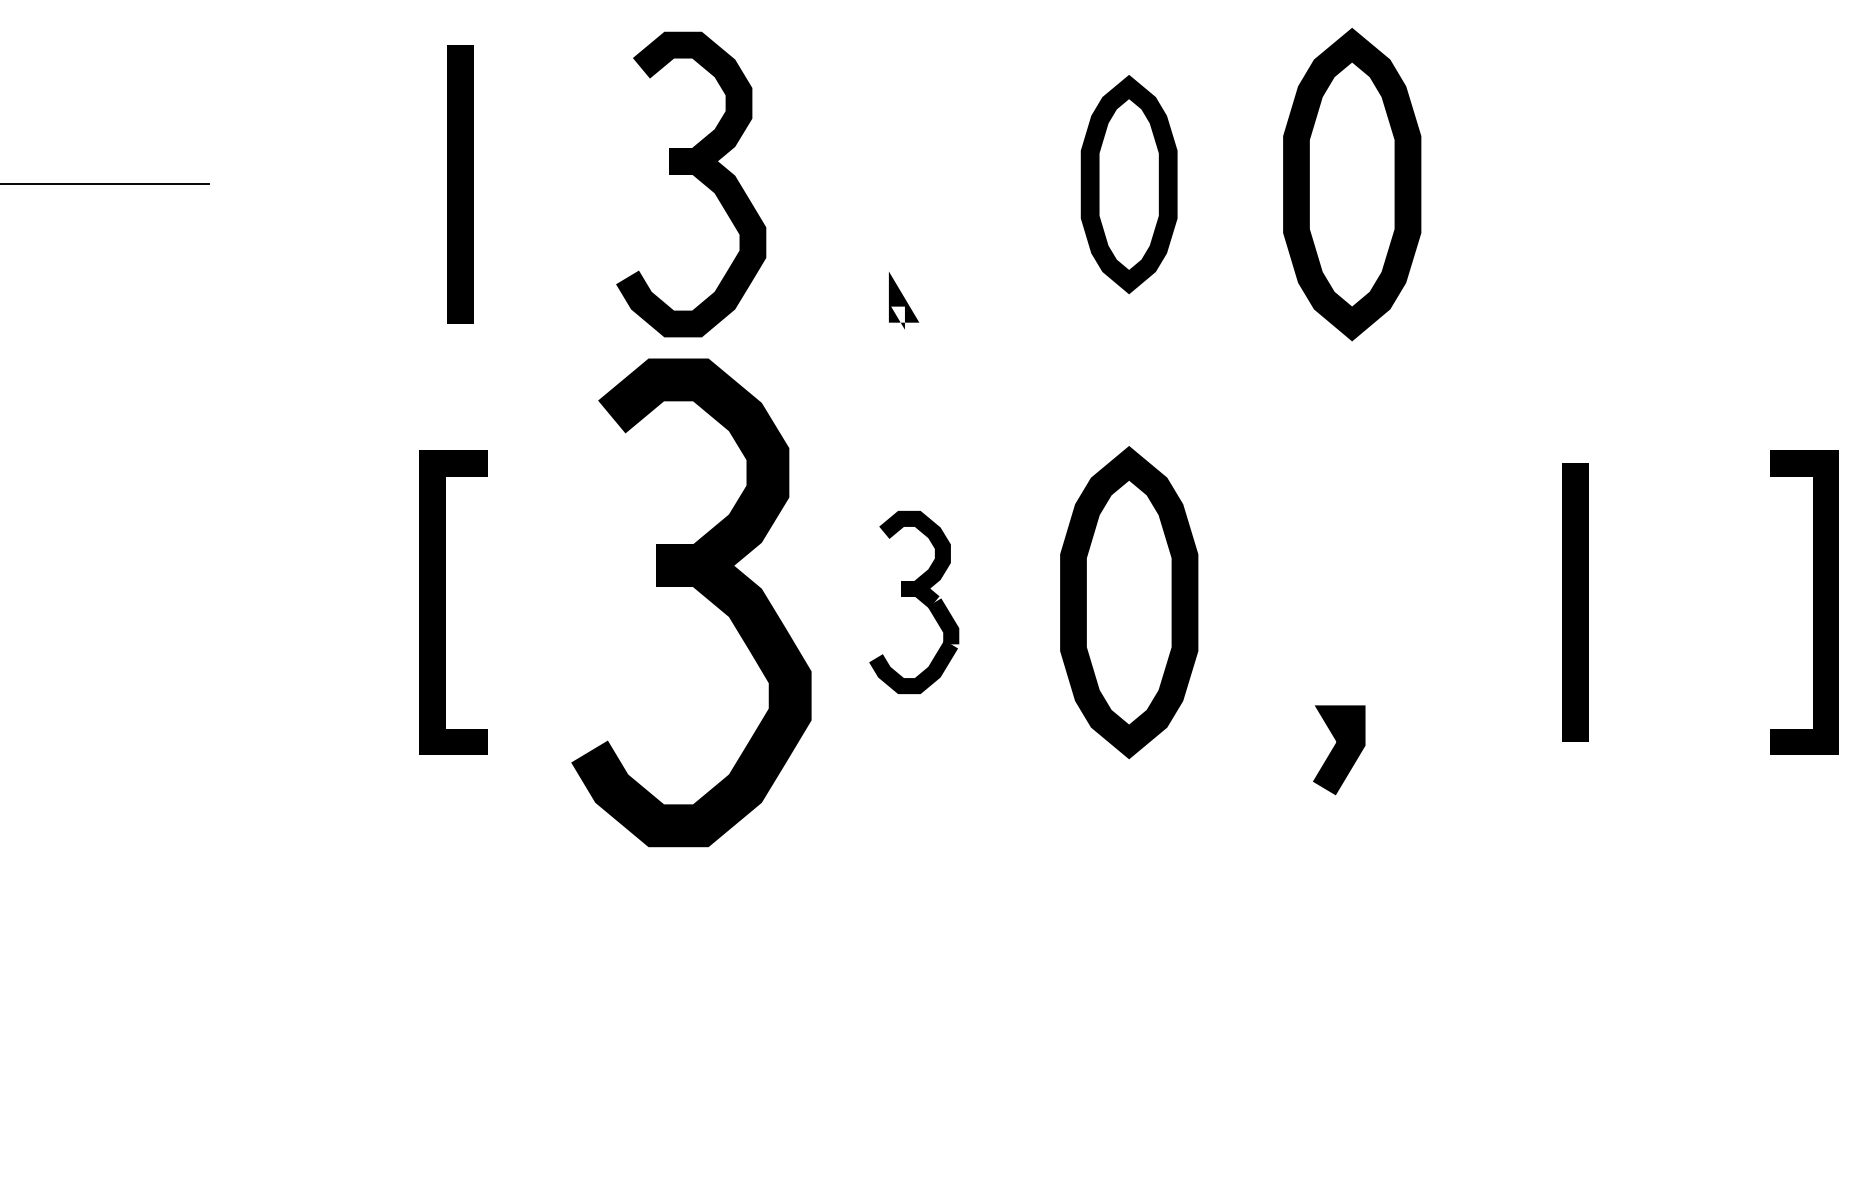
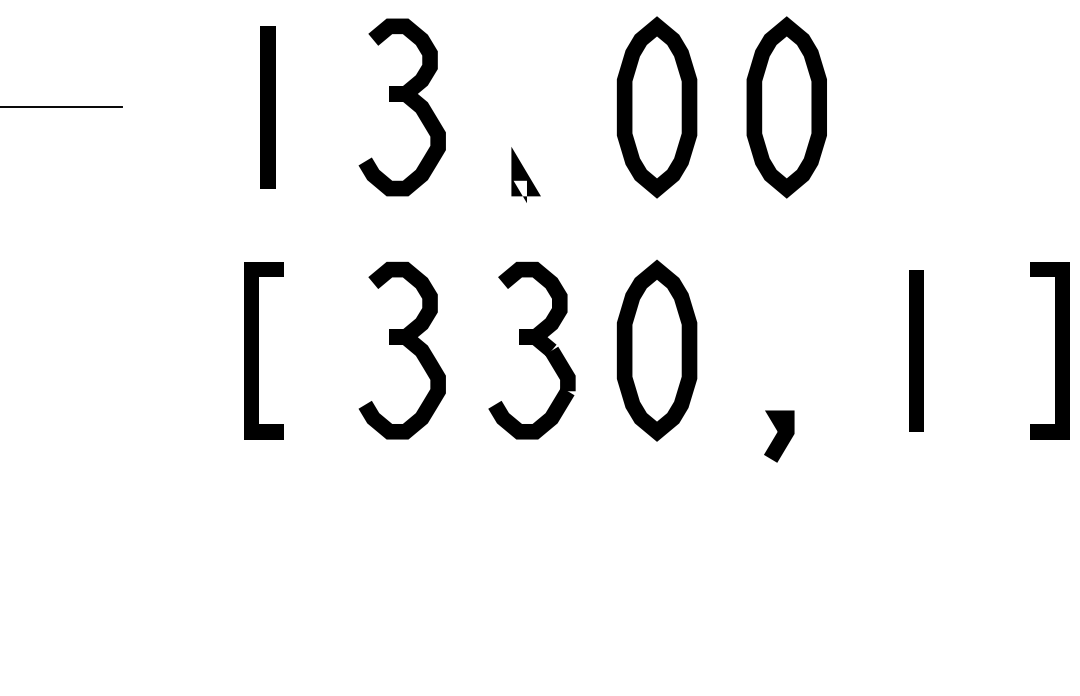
part: (1128, 184) -> (656, 107), size x1.43
part: (903, 299) -> (525, 174), size x1.67
part: (689, 602) -> (401, 350), size x0.62
part: (913, 602) -> (531, 350), size x1.67

